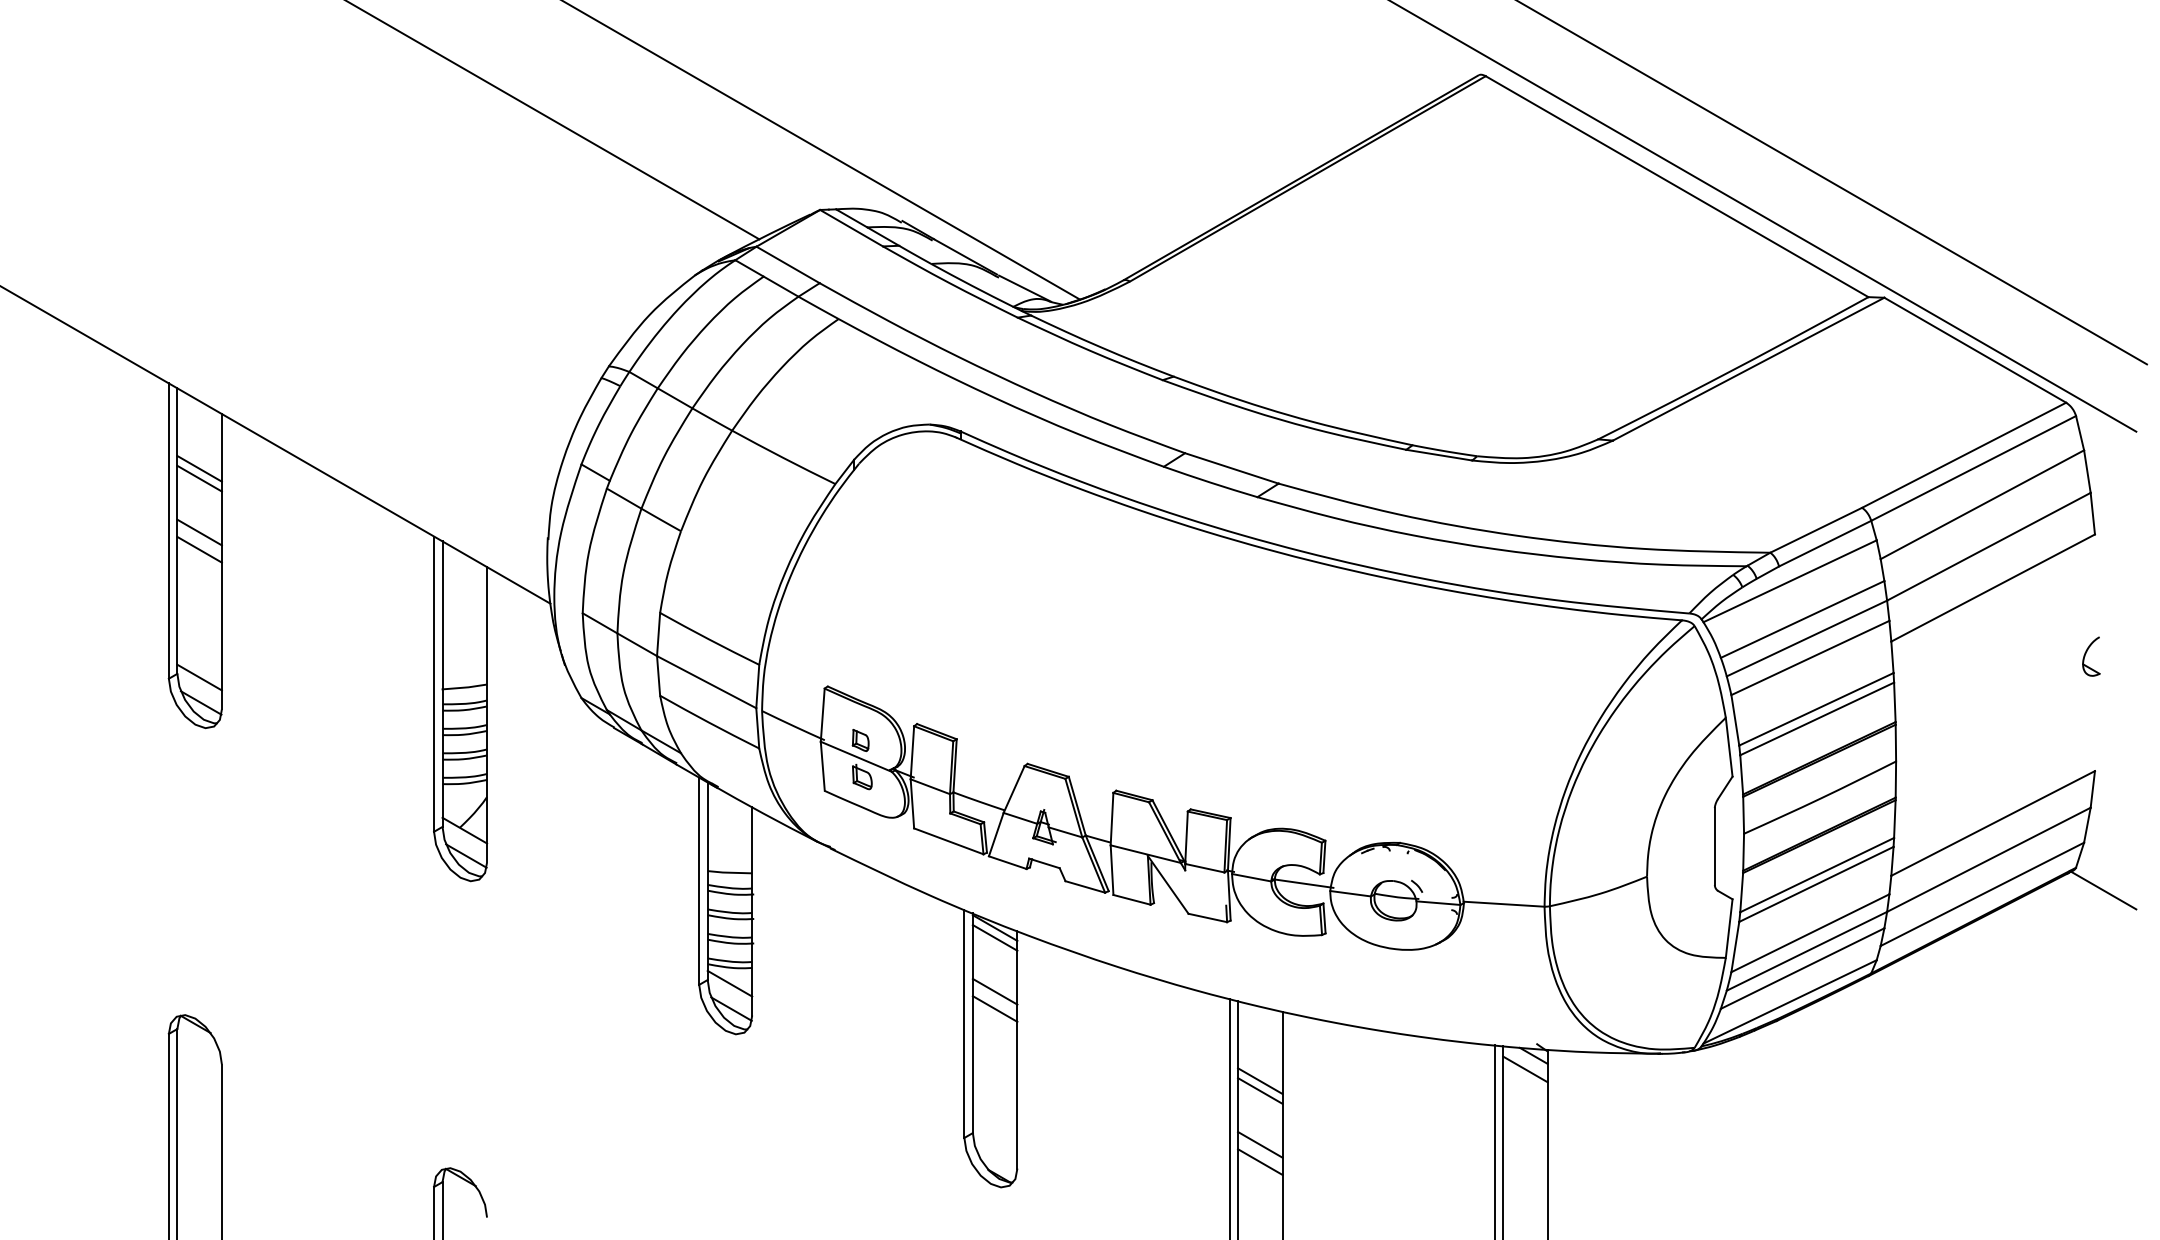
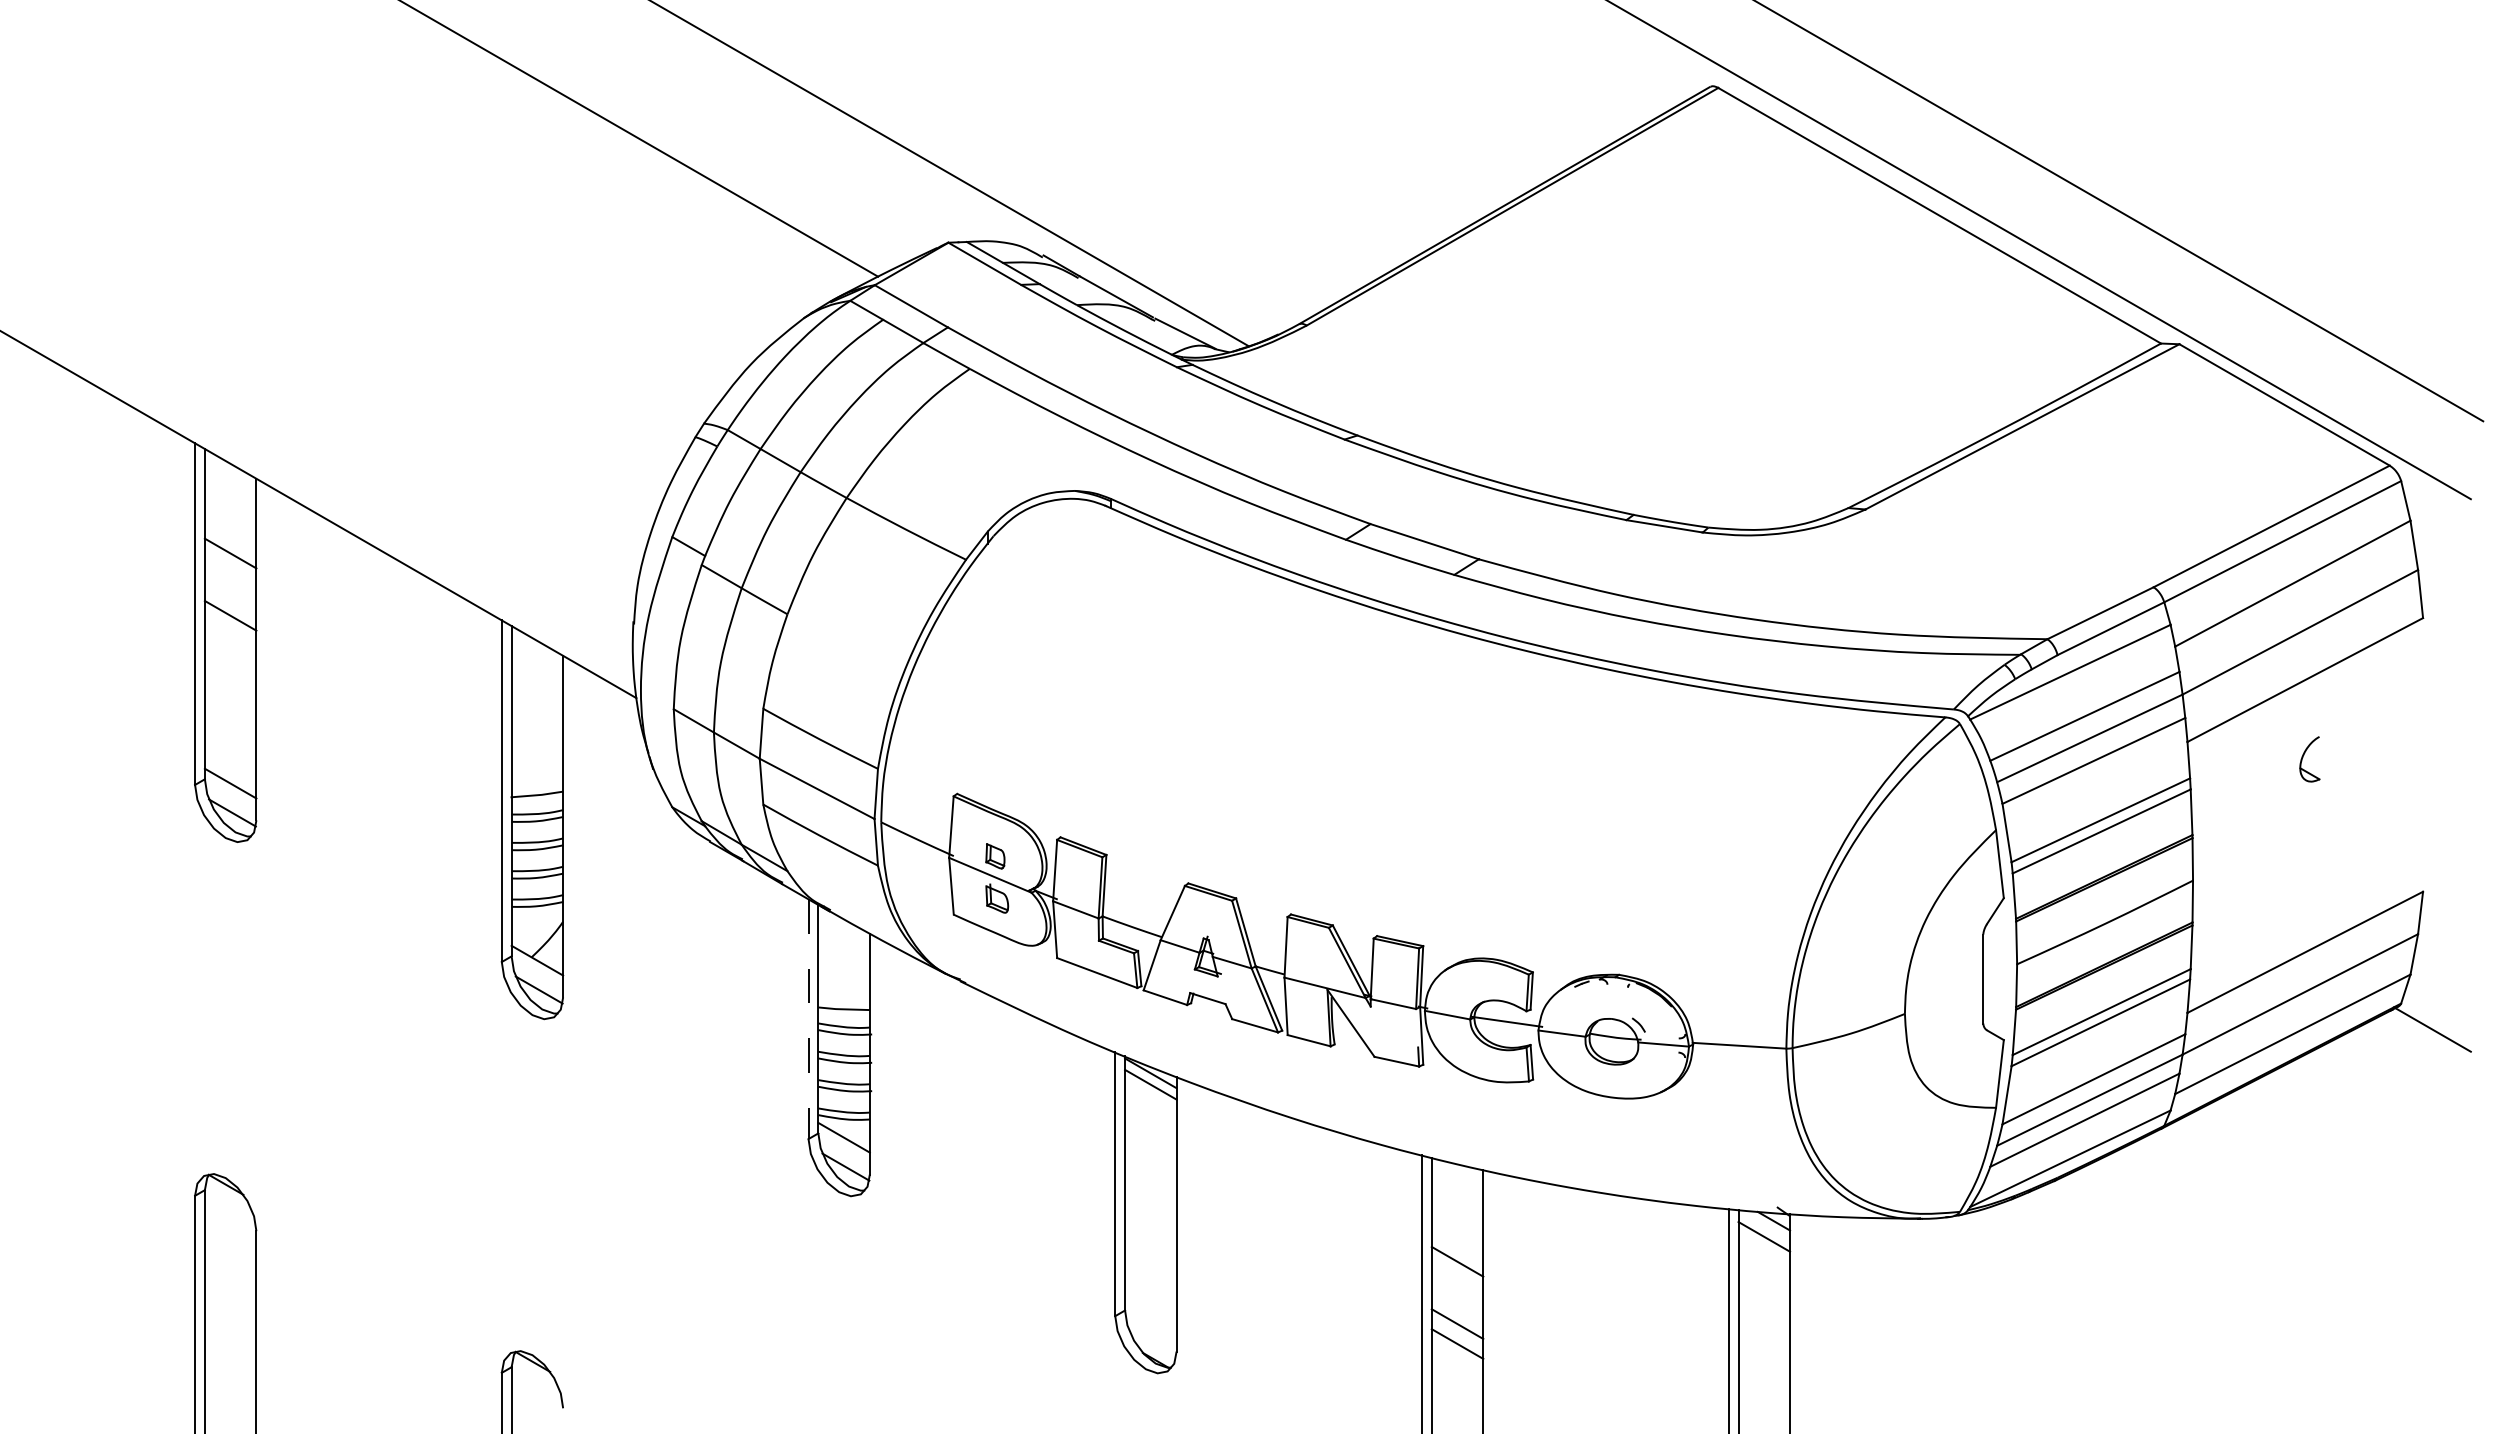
line: (199, 469) -> (230, 542), removed
line: (199, 549) -> (230, 635), removed
part: (2085, 655) -> (2303, 757), moved
line: (699, 881) -> (808, 1019), solid -> dashed
line: (994, 991) -> (1150, 1146), removed
line: (994, 1008) -> (1150, 1166), removed
line: (1260, 1081) -> (1457, 1250), removed

